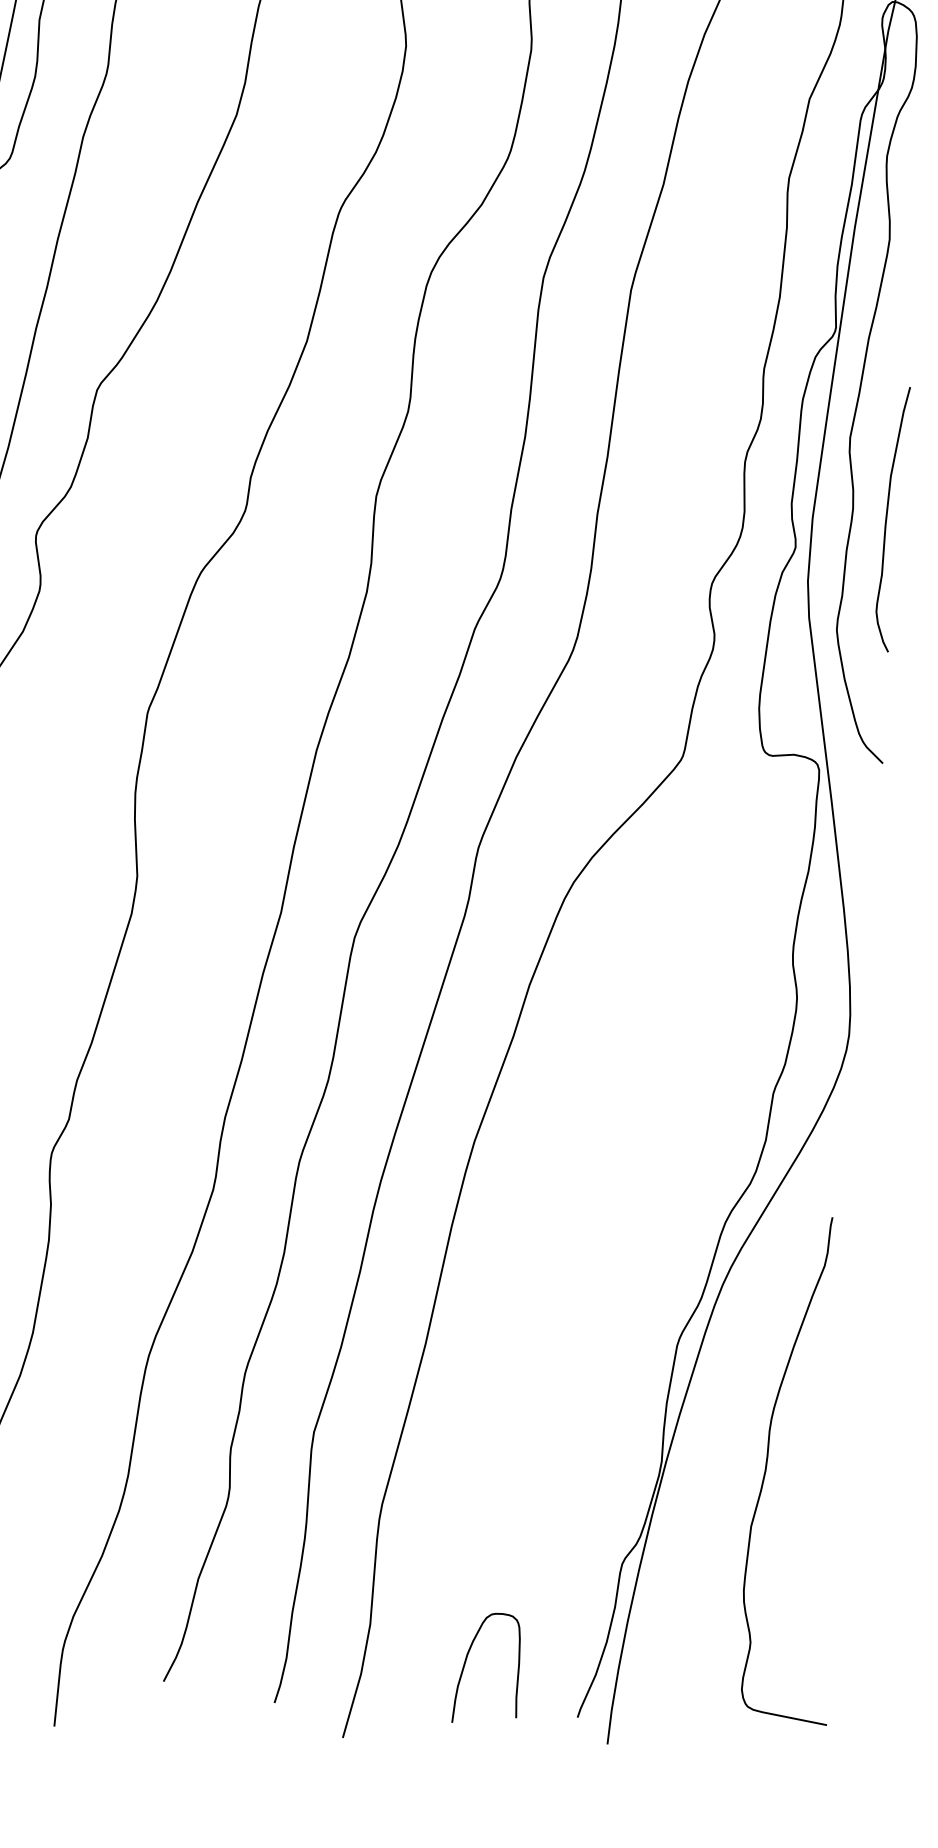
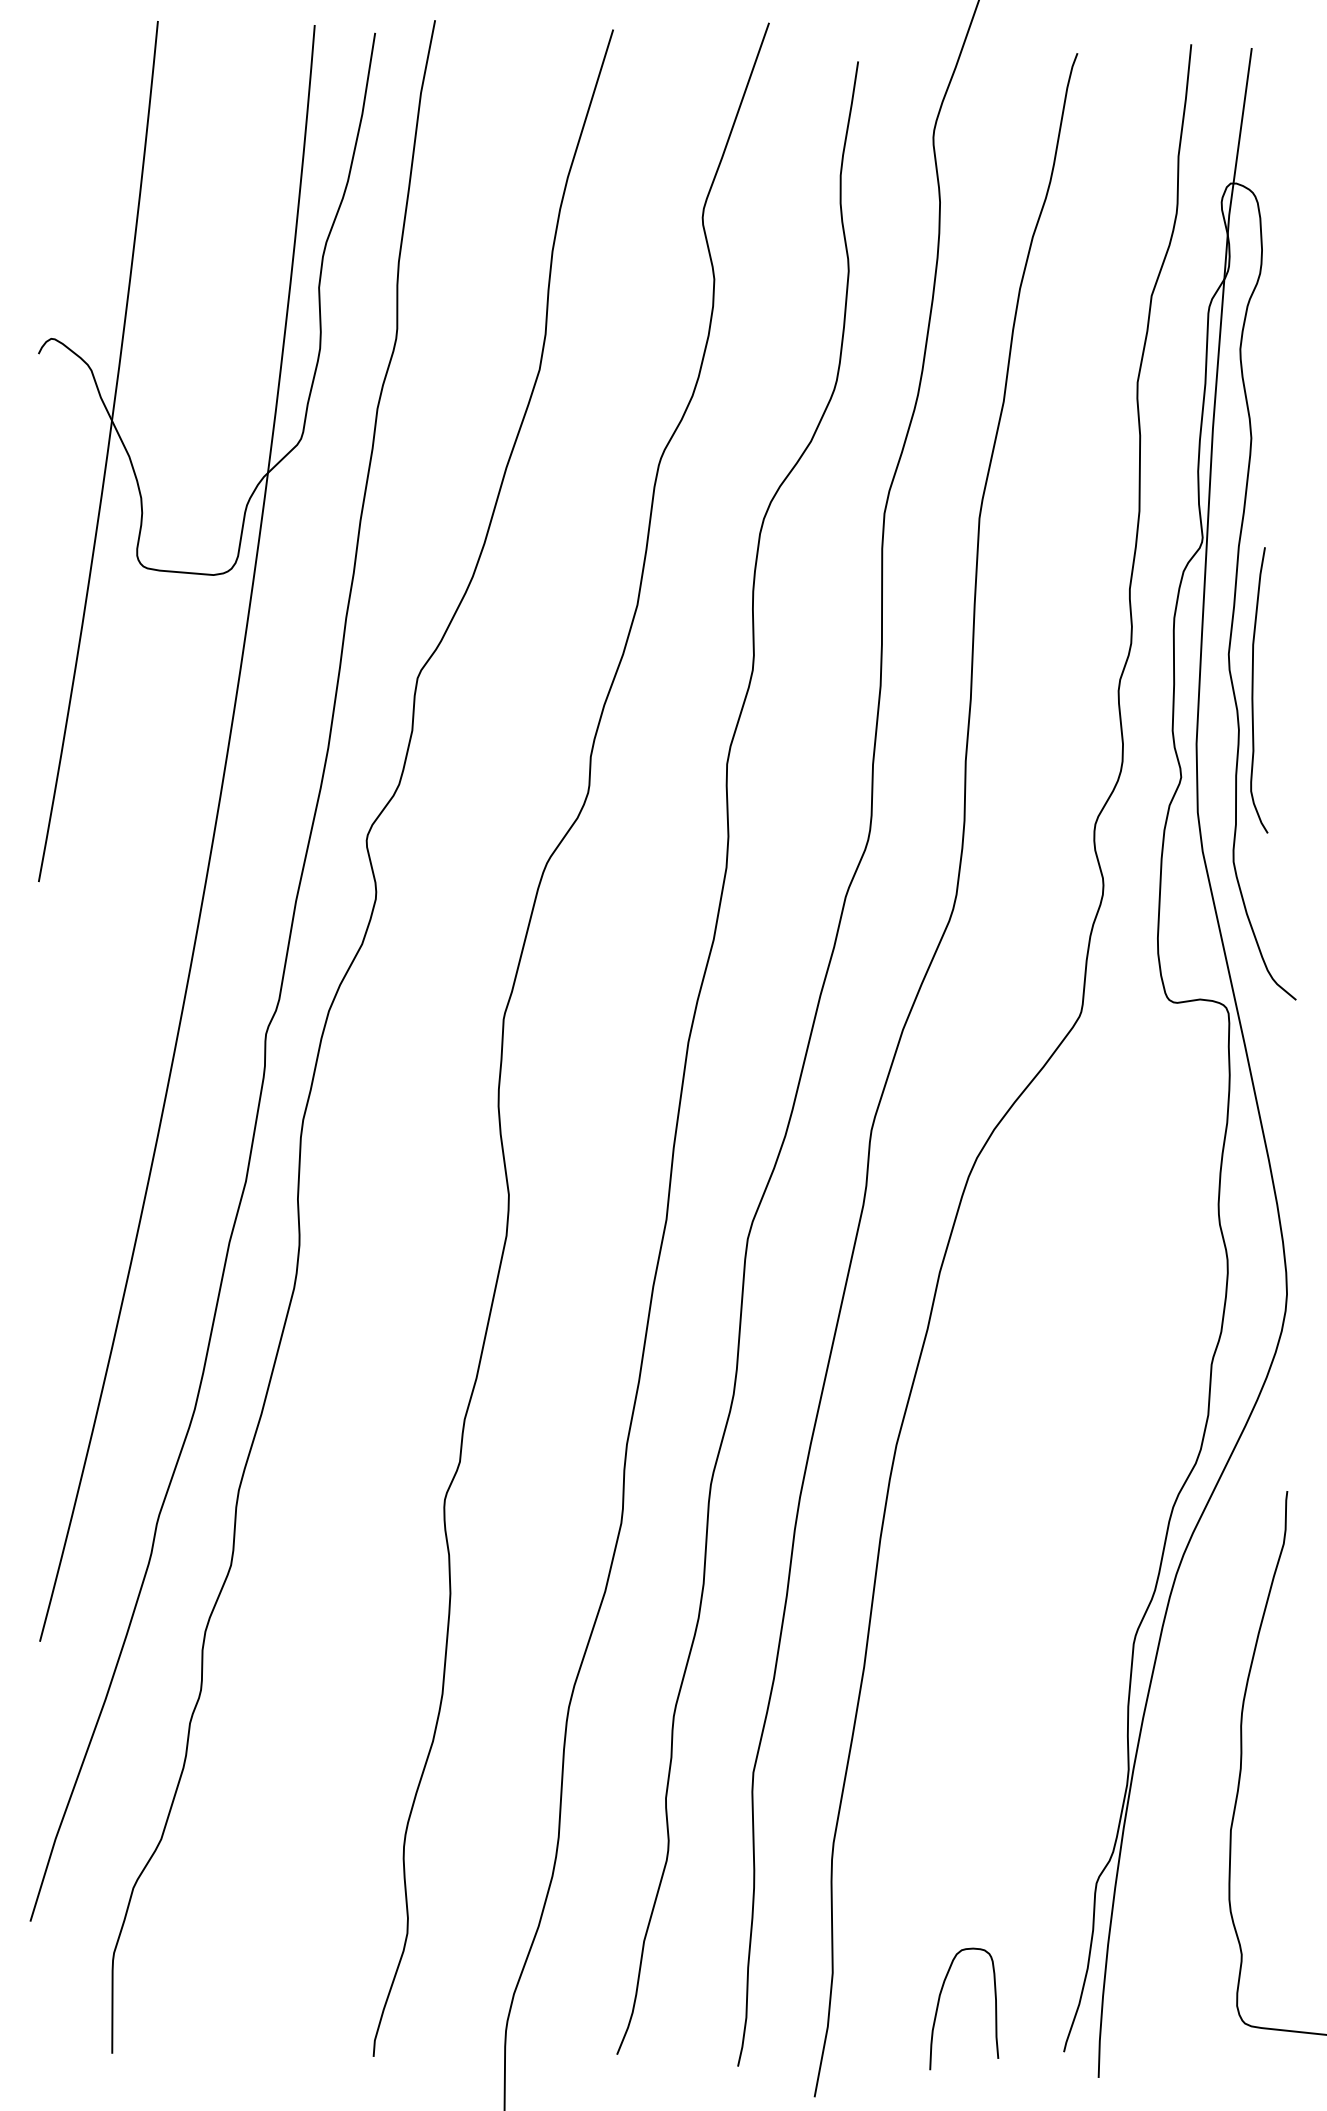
curve: (887, 518) -> (1253, 690), moved

